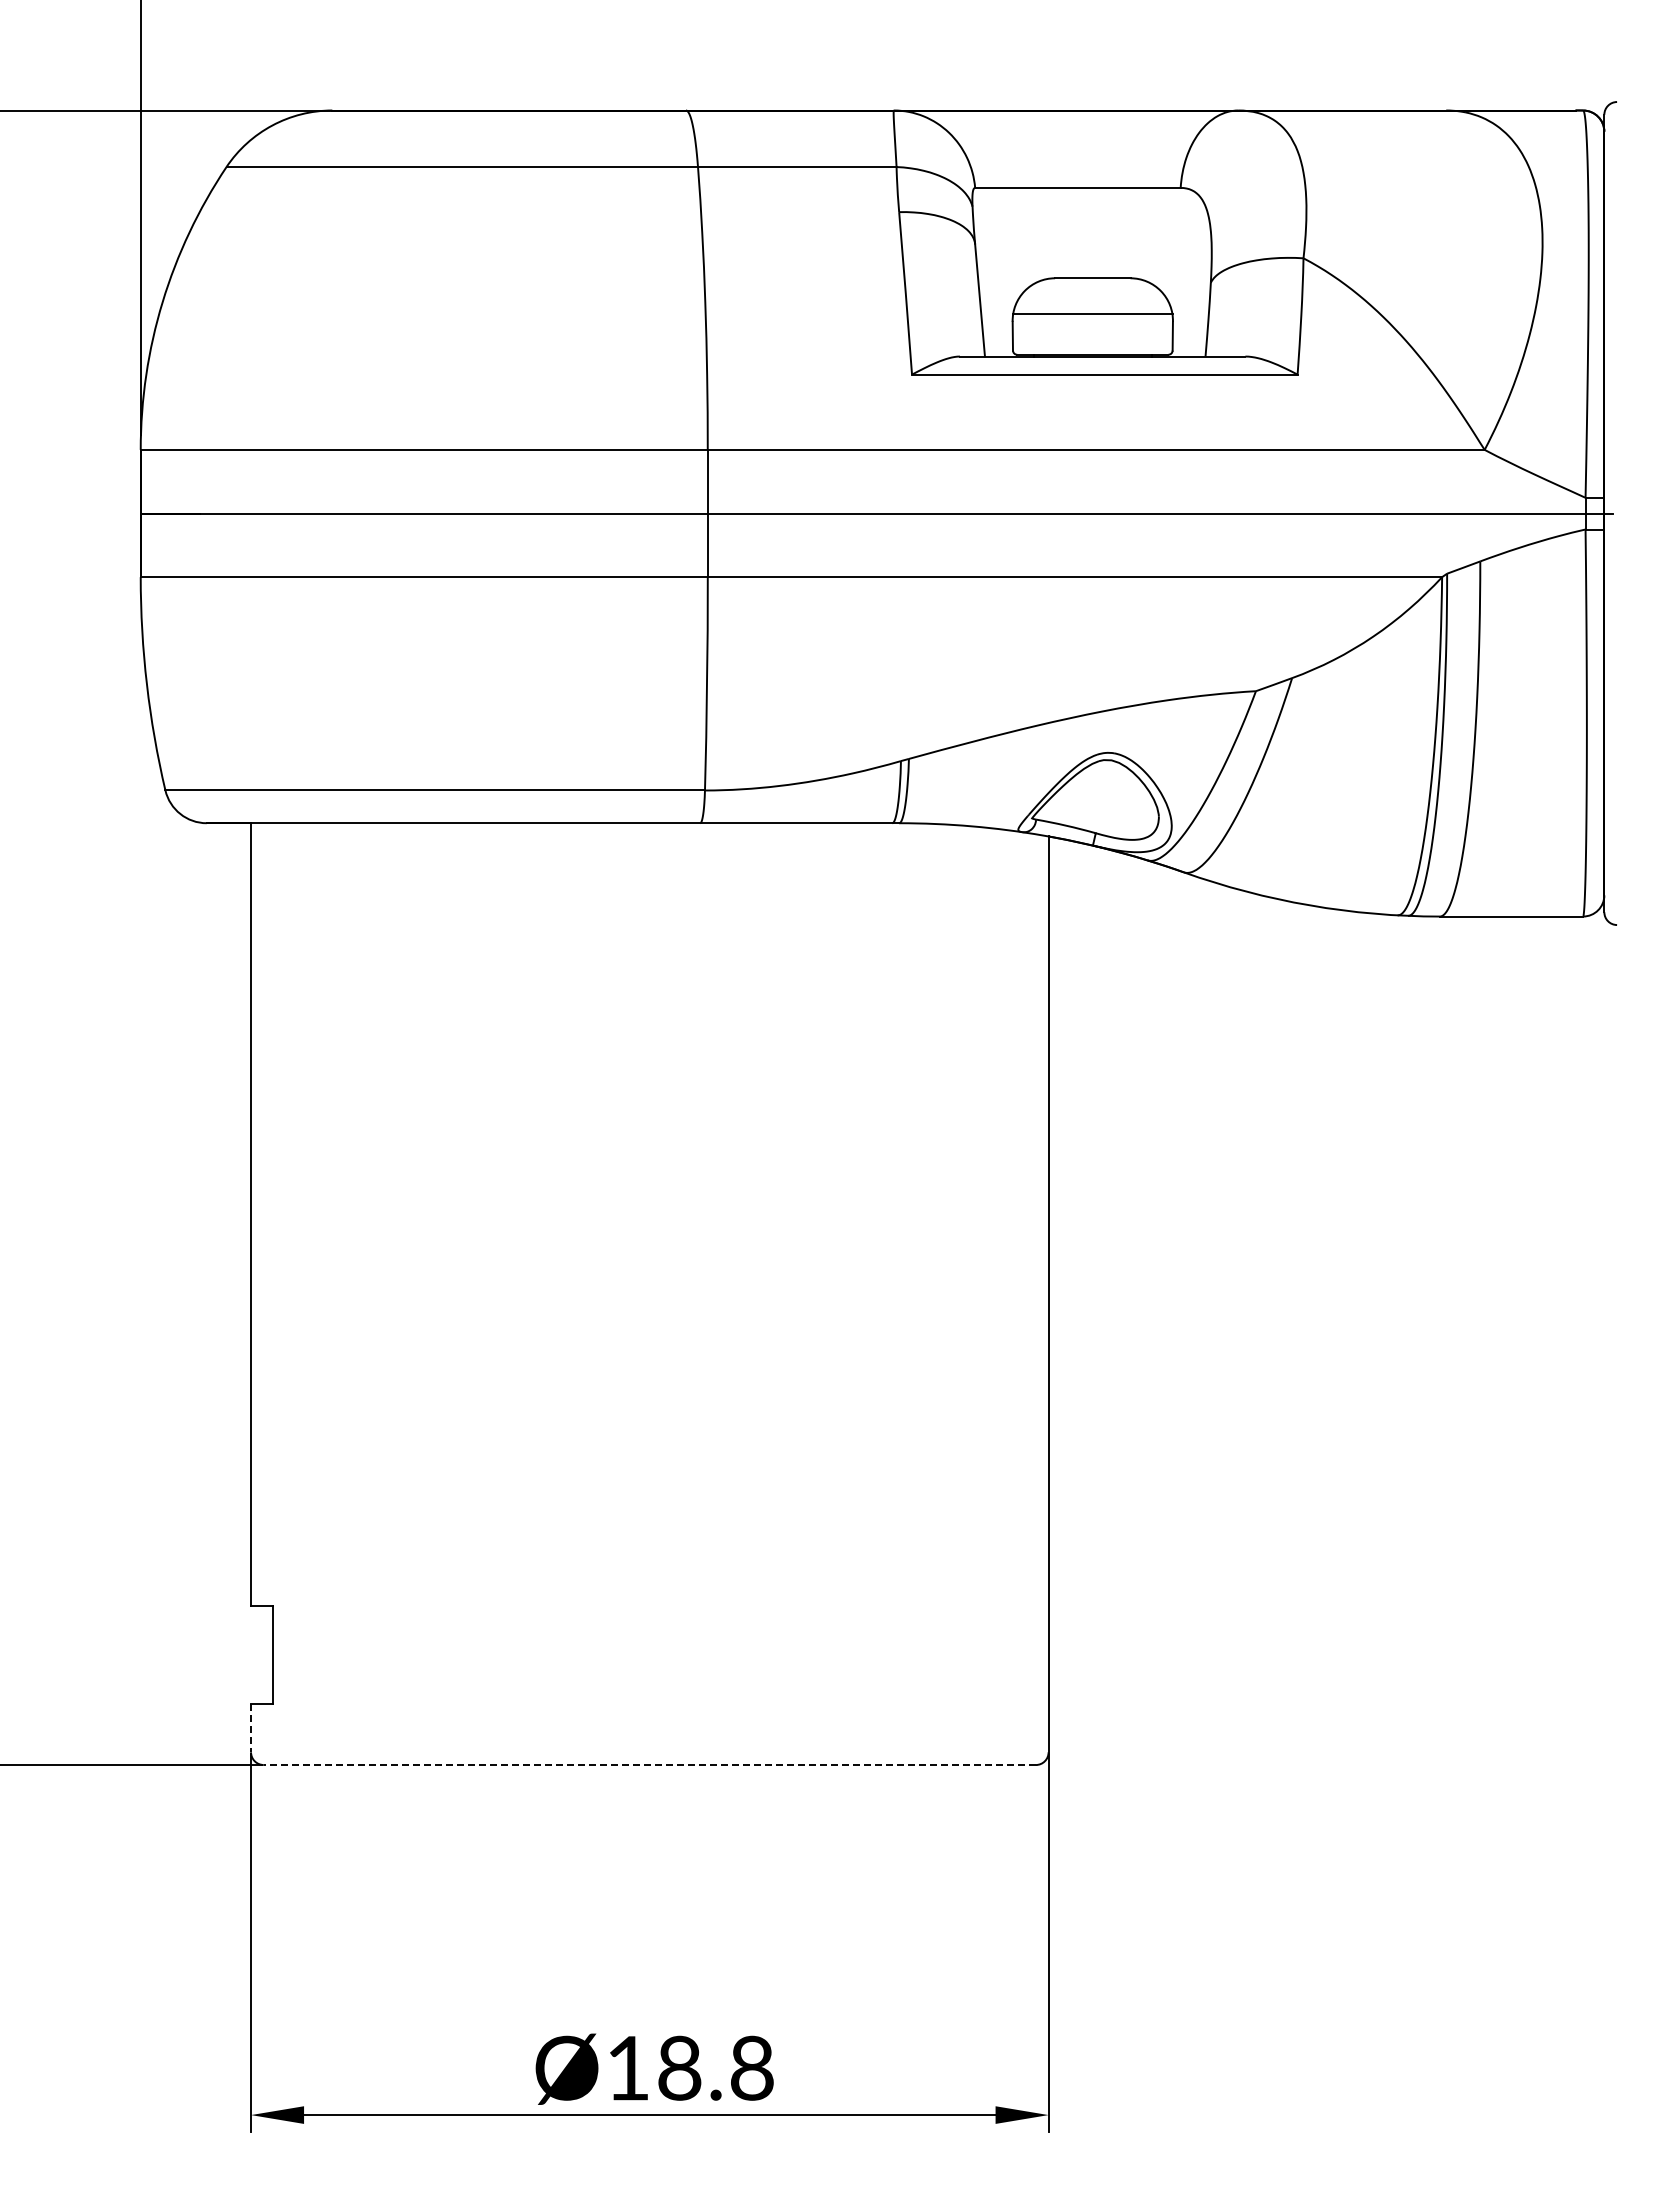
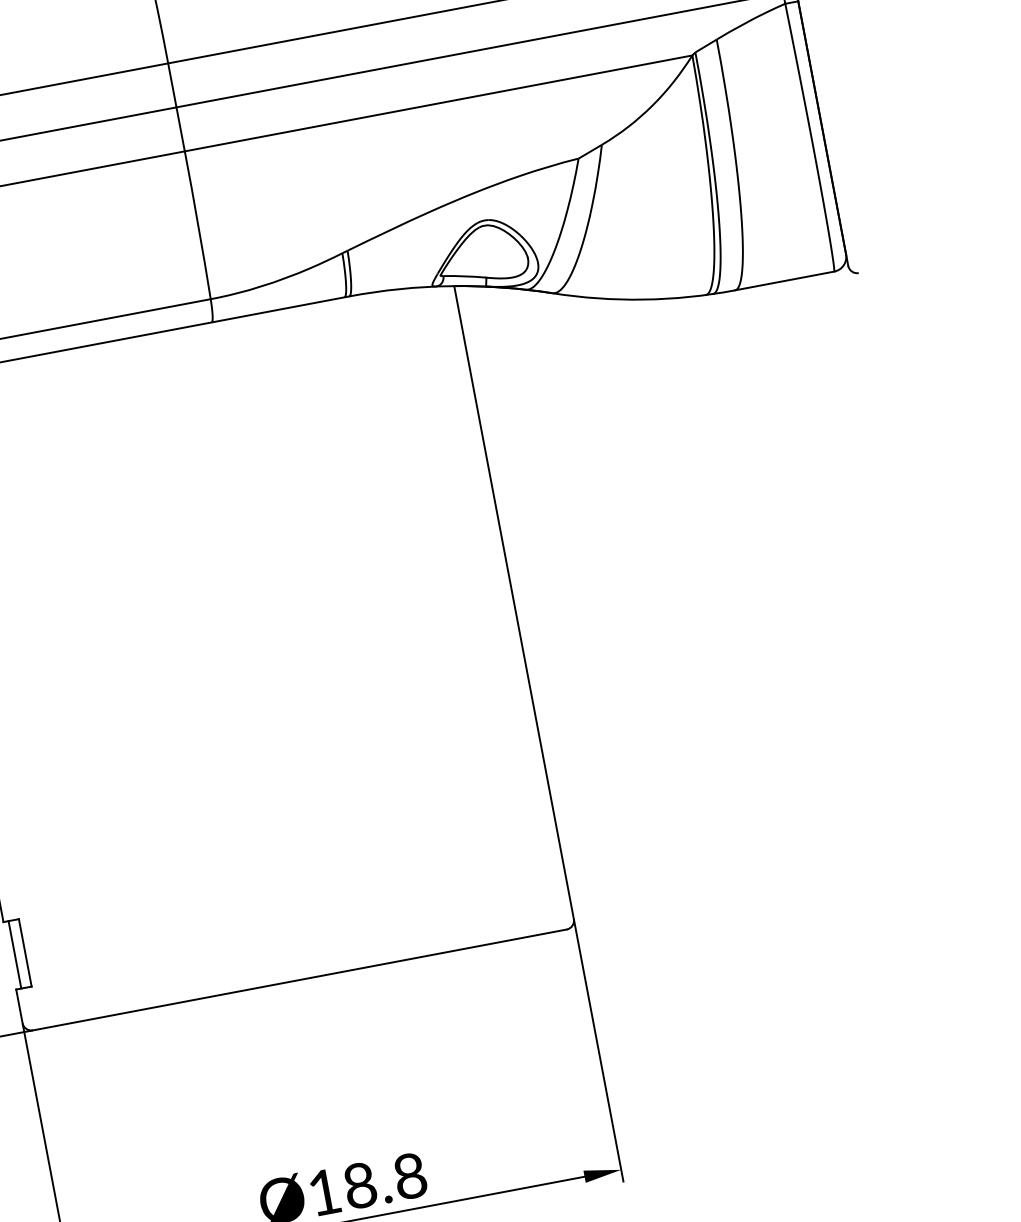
line: (258, 1654) -> (14, 954), added
line: (251, 1728) -> (19, 1006), dashed -> solid
line: (649, 1765) -> (299, 980), dashed -> solid

